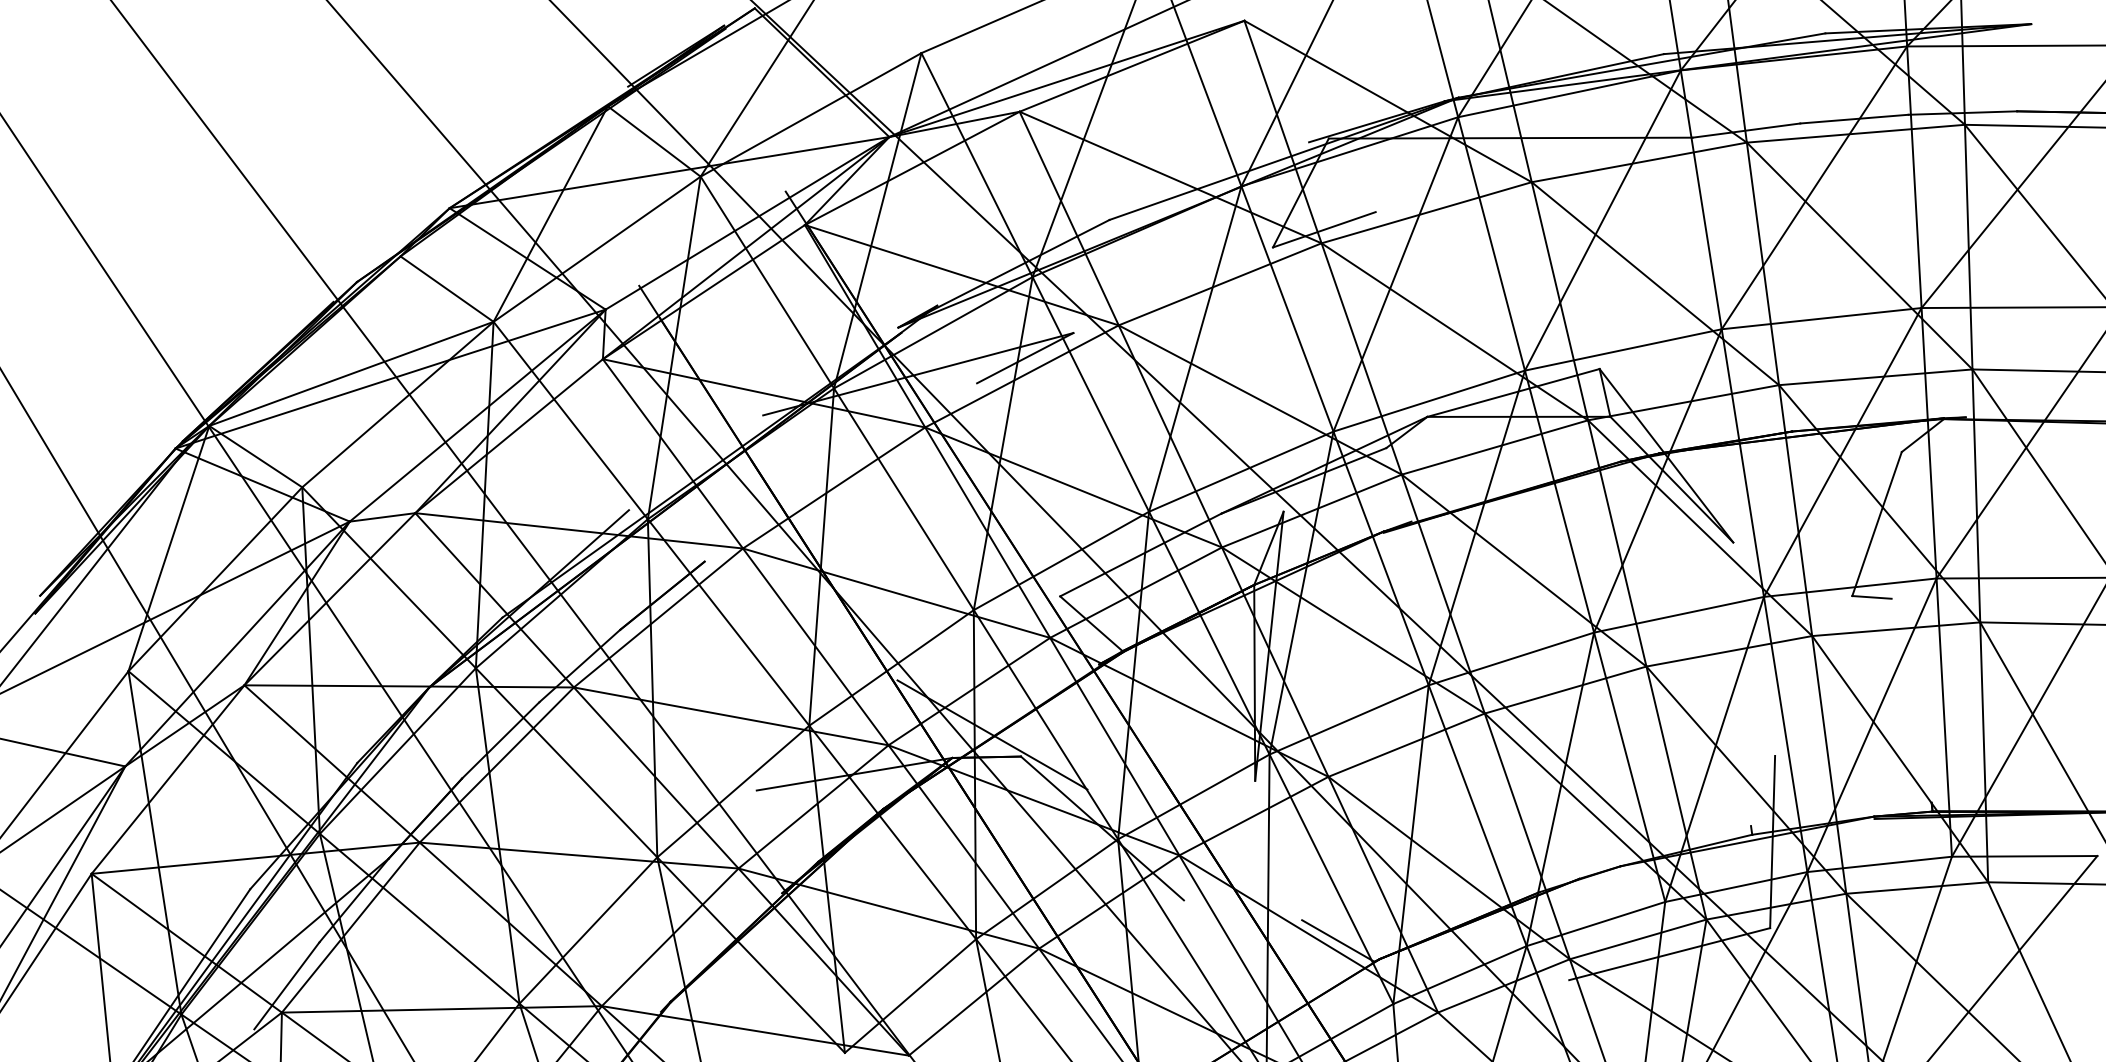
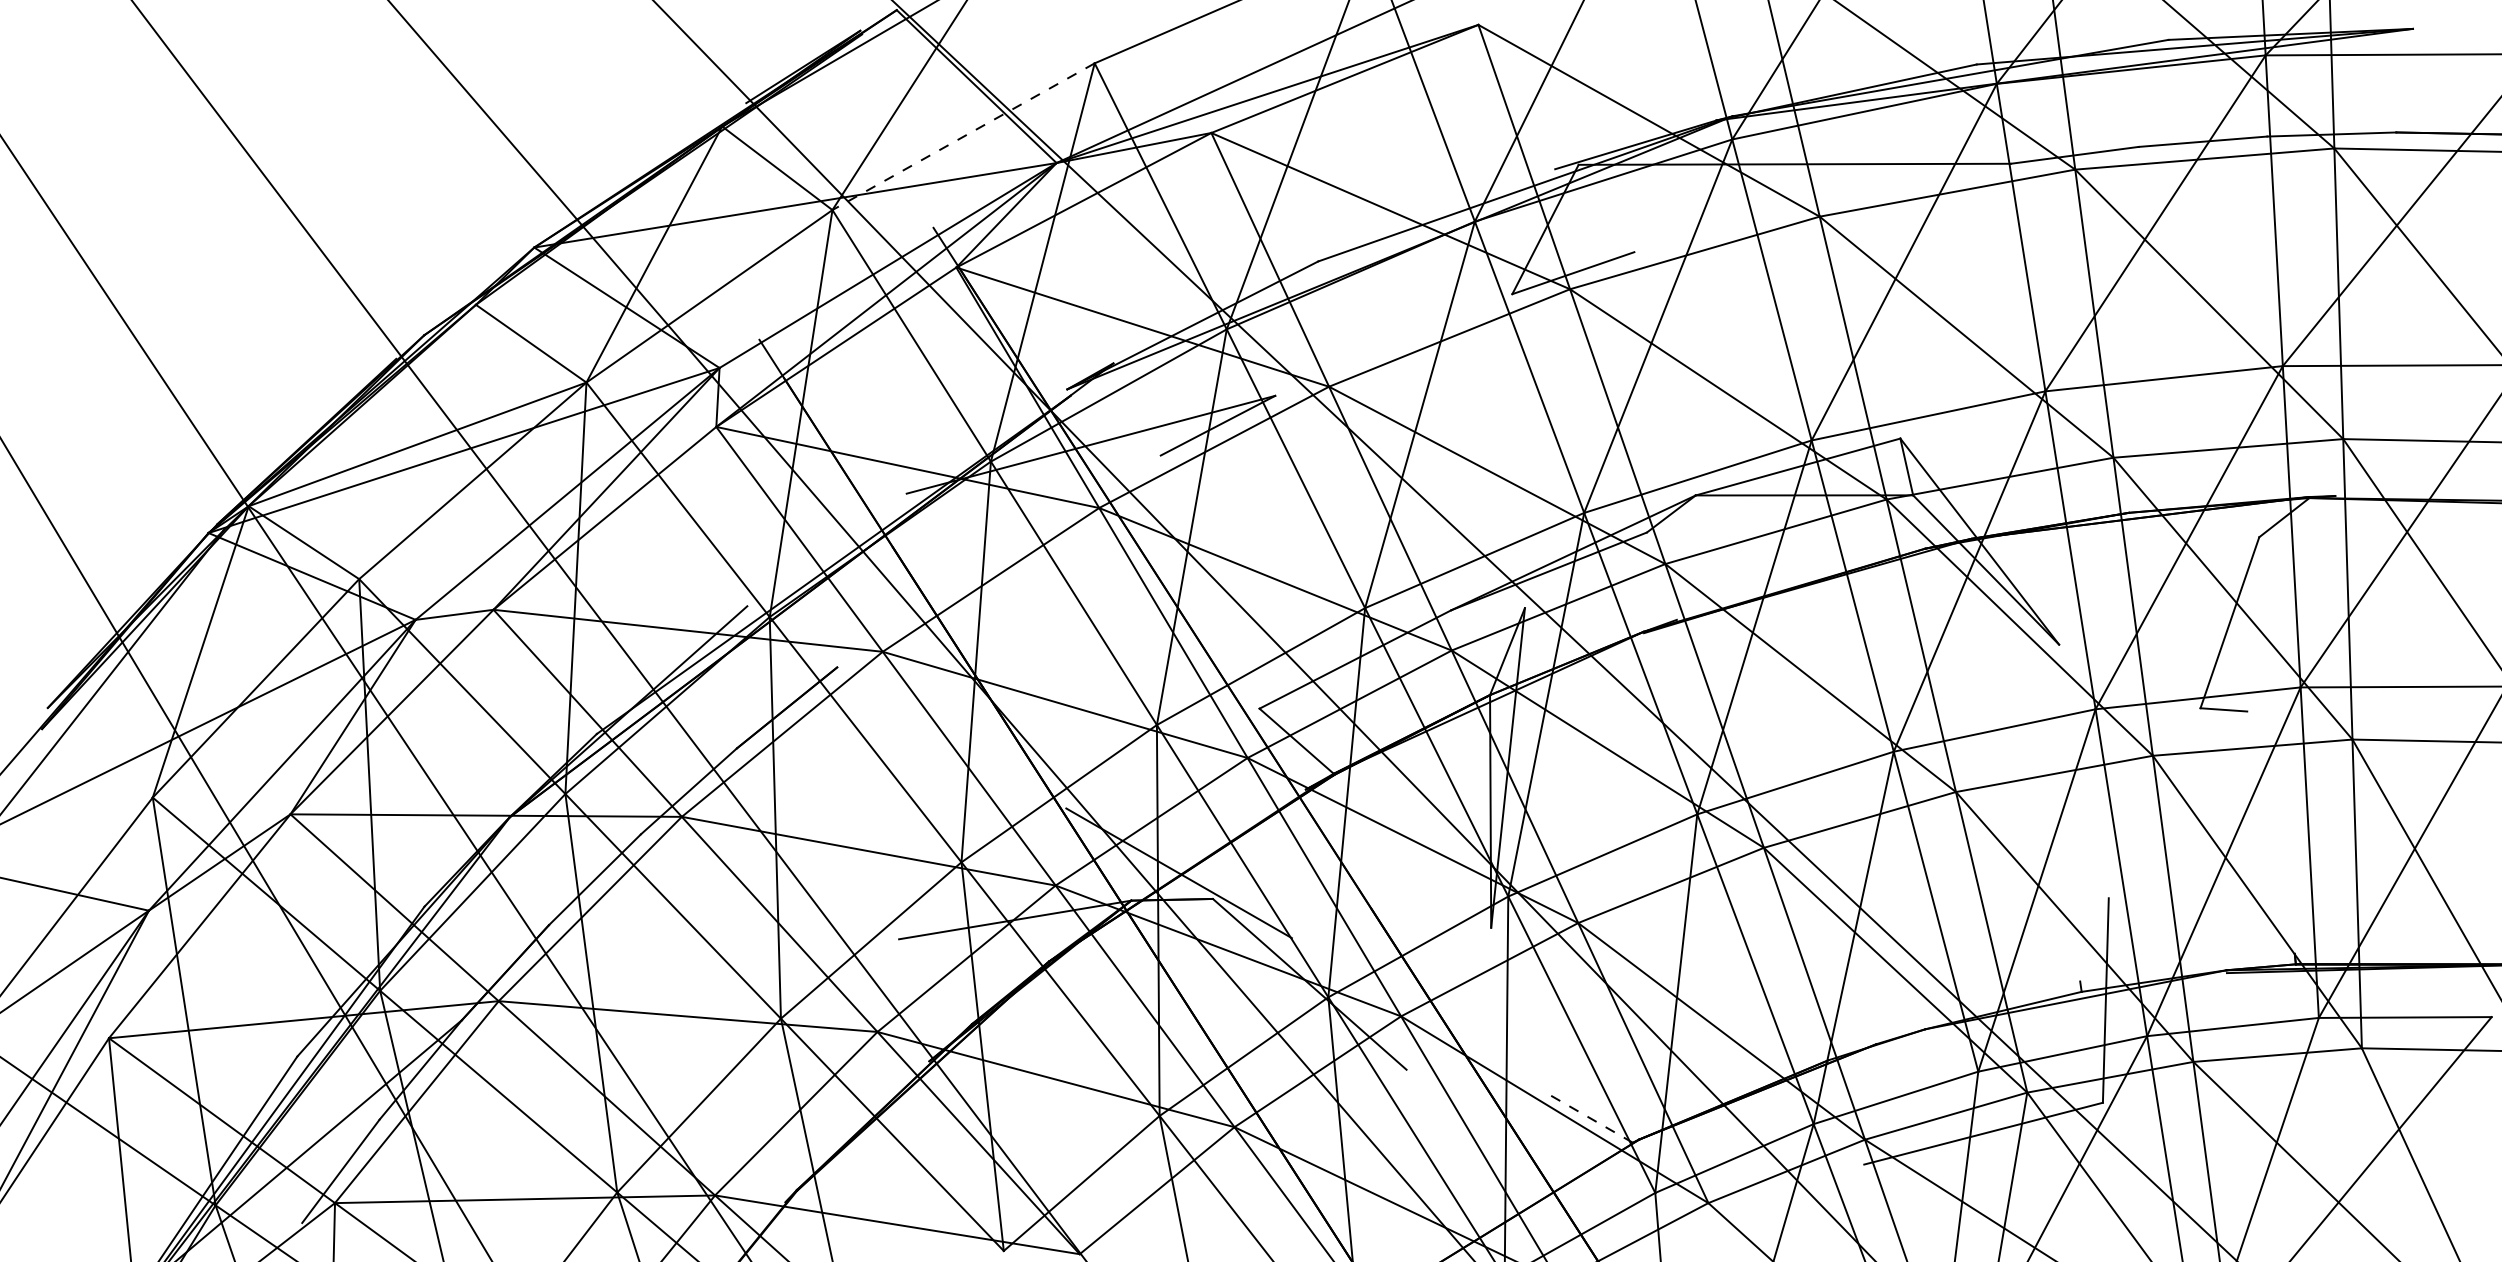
line: (810, 114) -> (963, 136), solid -> dashed
line: (1337, 941) -> (1589, 1118), solid -> dashed

